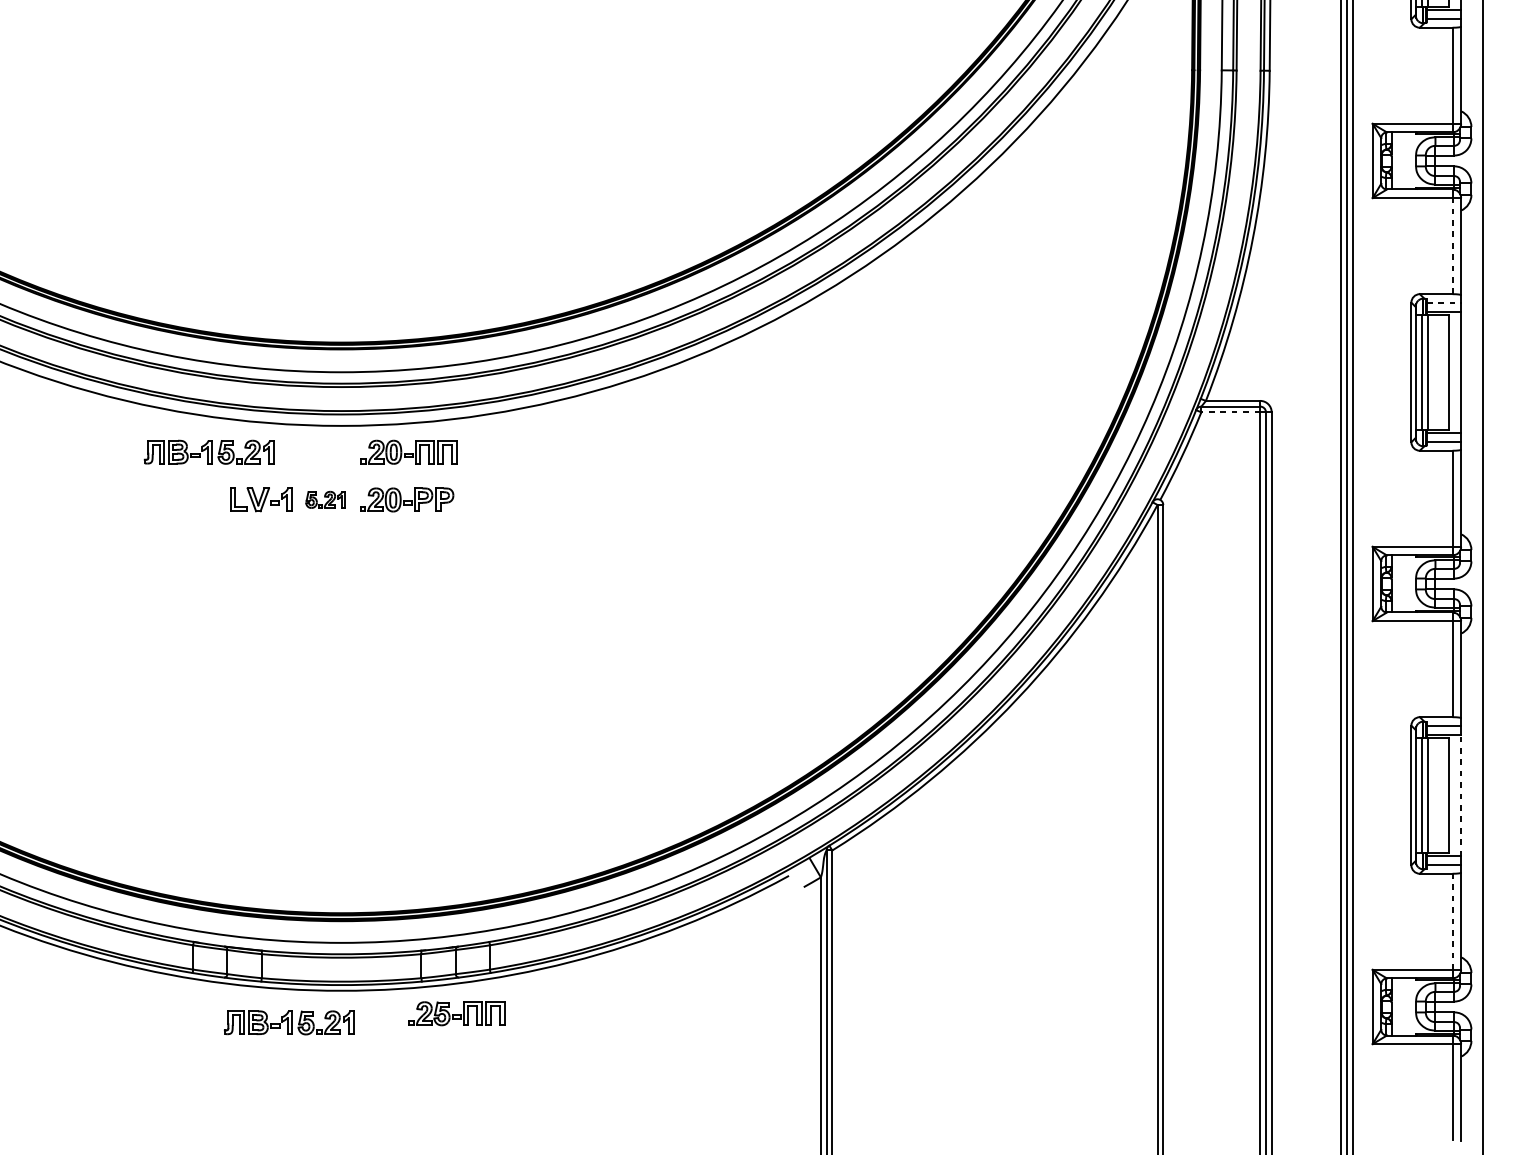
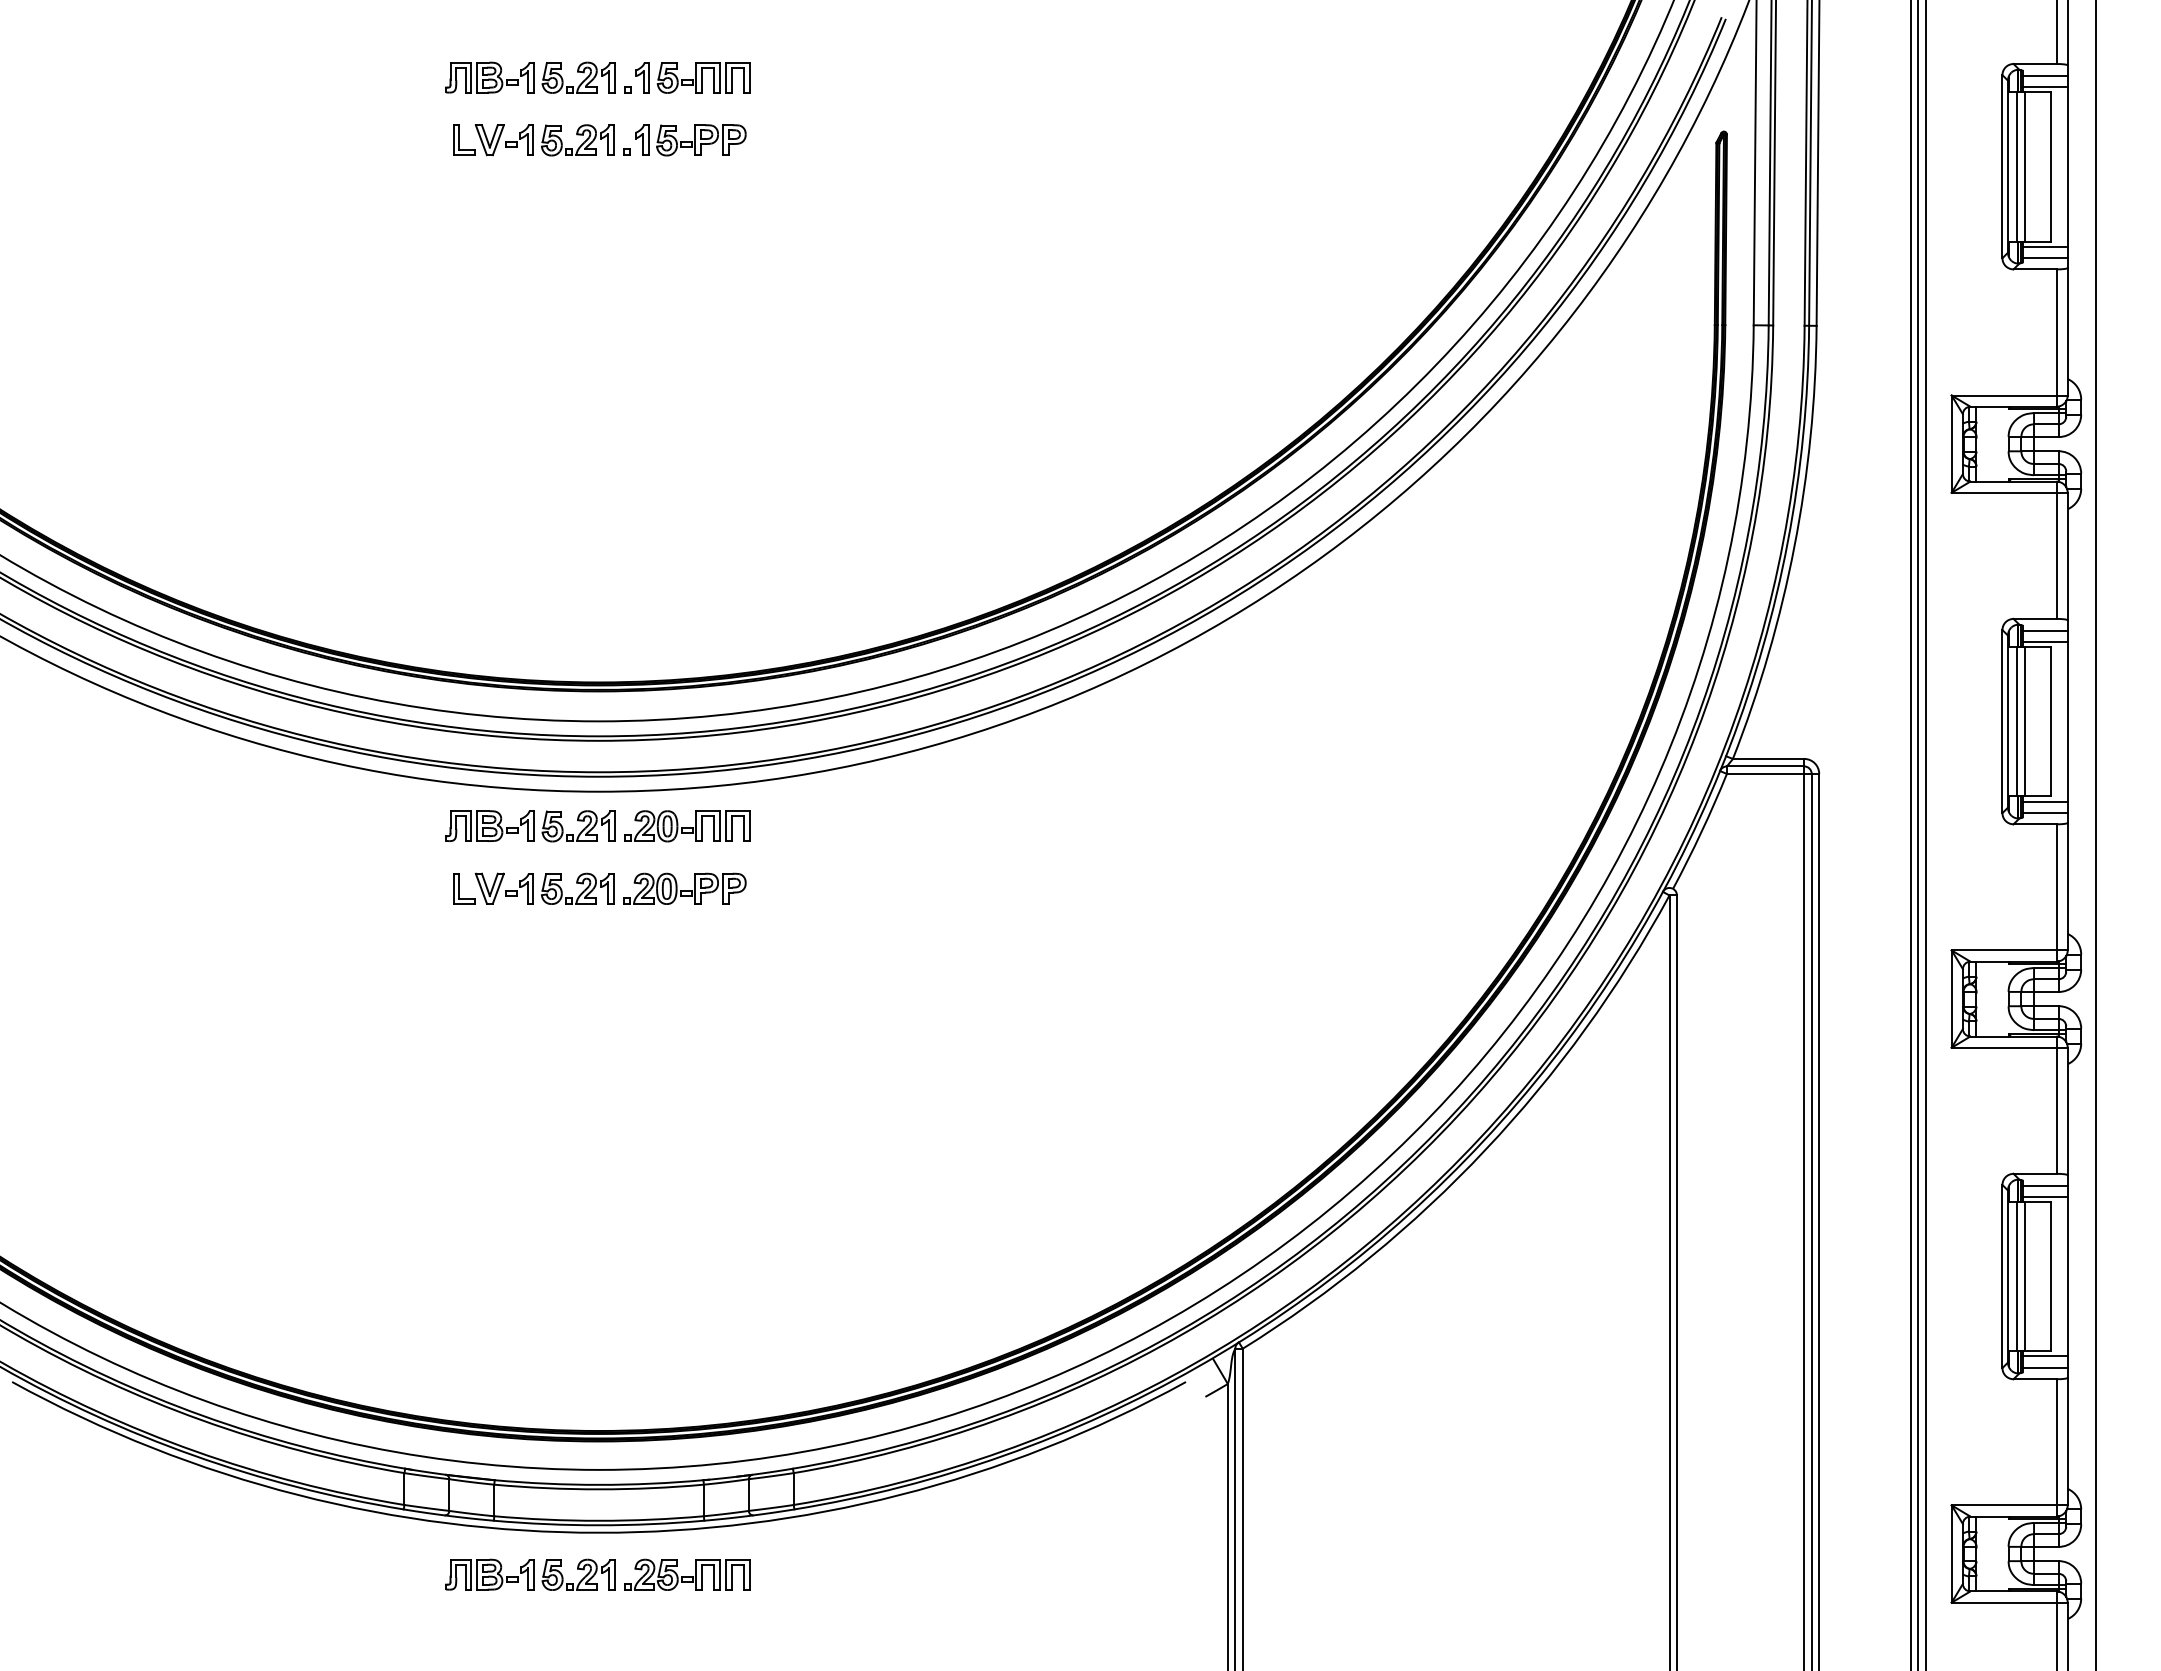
line: (1452, 245) -> (2056, 555), dashed -> solid
line: (1444, 303) -> (2045, 630), dashed -> solid
line: (1230, 412) -> (1765, 773), dashed -> solid
part: (209, 452) -> (530, 826), moved
part: (325, 499) -> (577, 888), size x1.43
line: (1460, 795) -> (2067, 1276), dashed -> solid
line: (1452, 921) -> (2056, 1441), dashed -> solid
part: (457, 1013) -> (687, 1574), moved

